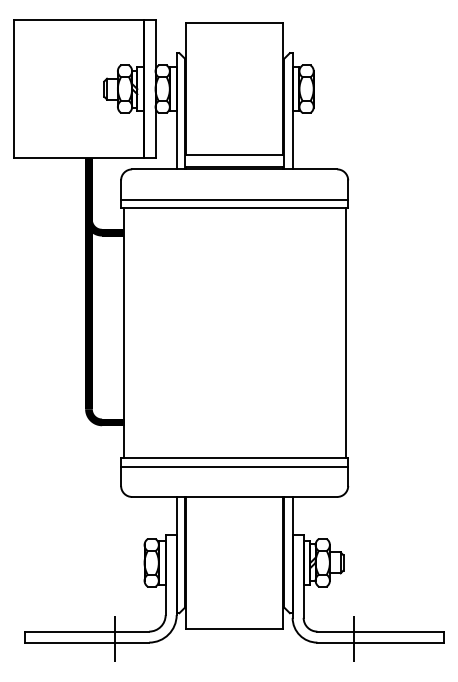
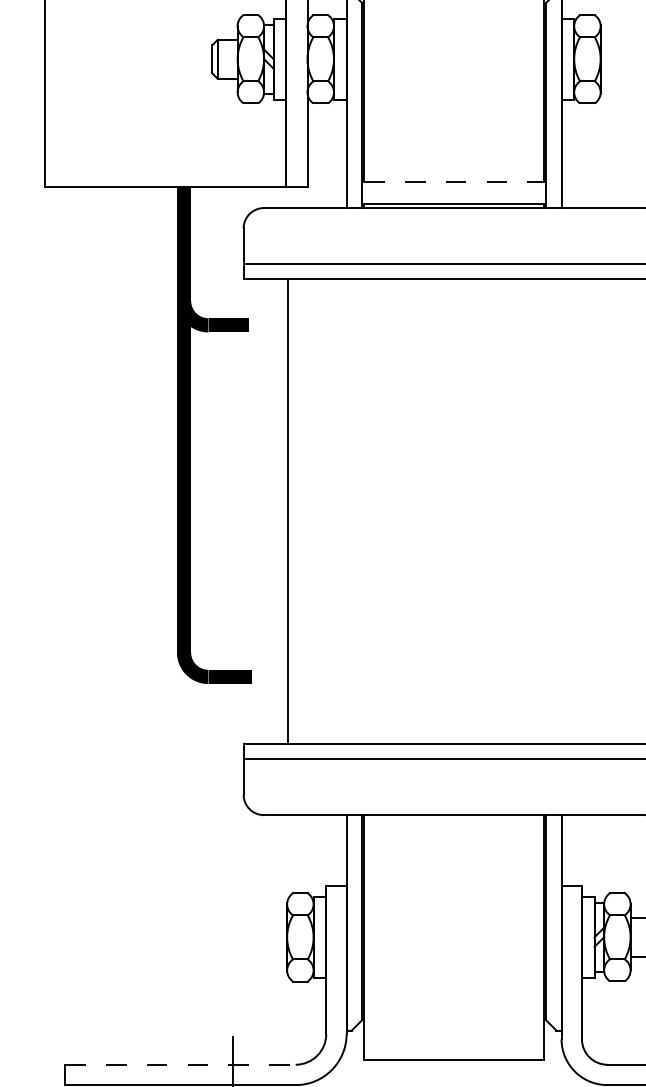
line: (235, 155) -> (455, 182), solid -> dashed
line: (123, 332) -> (286, 510), moved
line: (87, 631) -> (181, 1064), solid -> dashed

